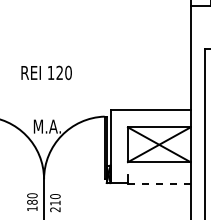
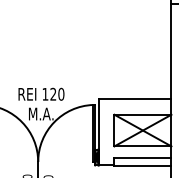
text: (46, 72) -> (41, 93), moved
line: (158, 174) -> (142, 157), added
line: (159, 183) -> (143, 165), dashed -> solid

